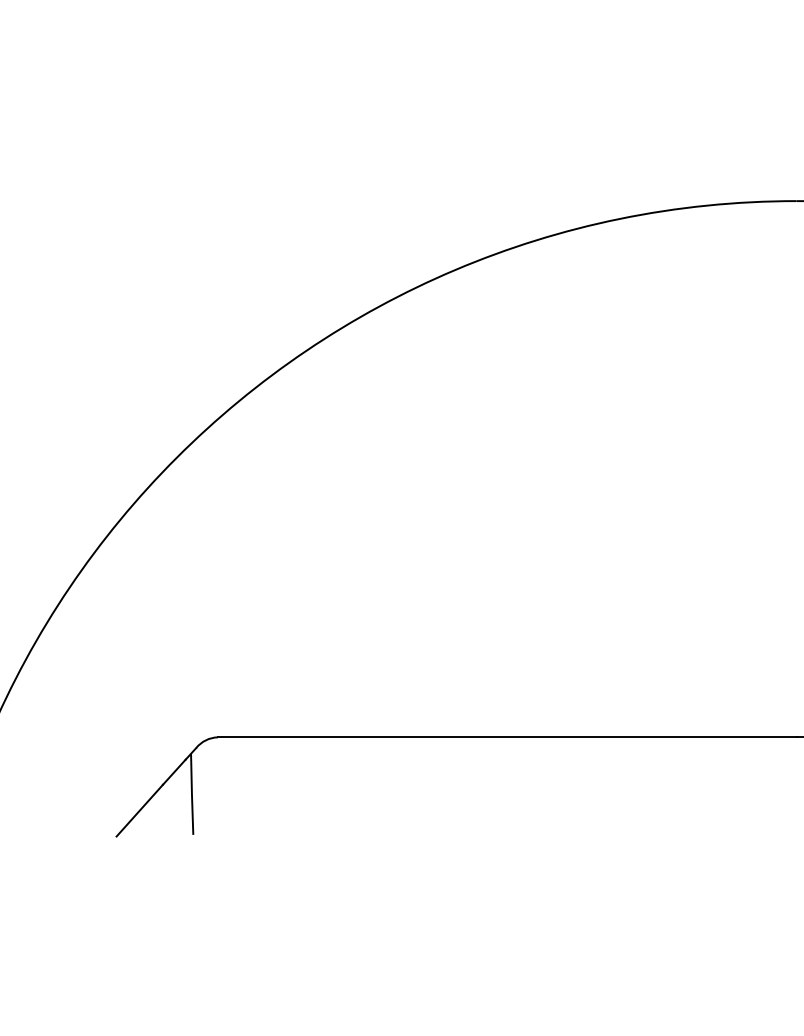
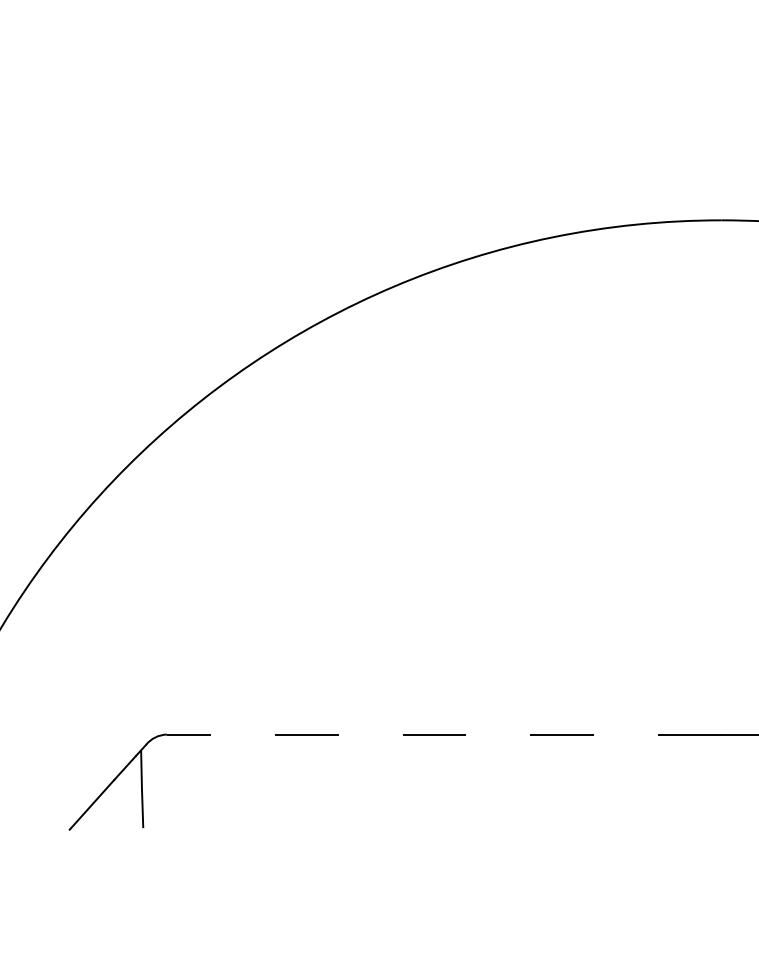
line: (506, 737) -> (443, 734), solid -> dashed

